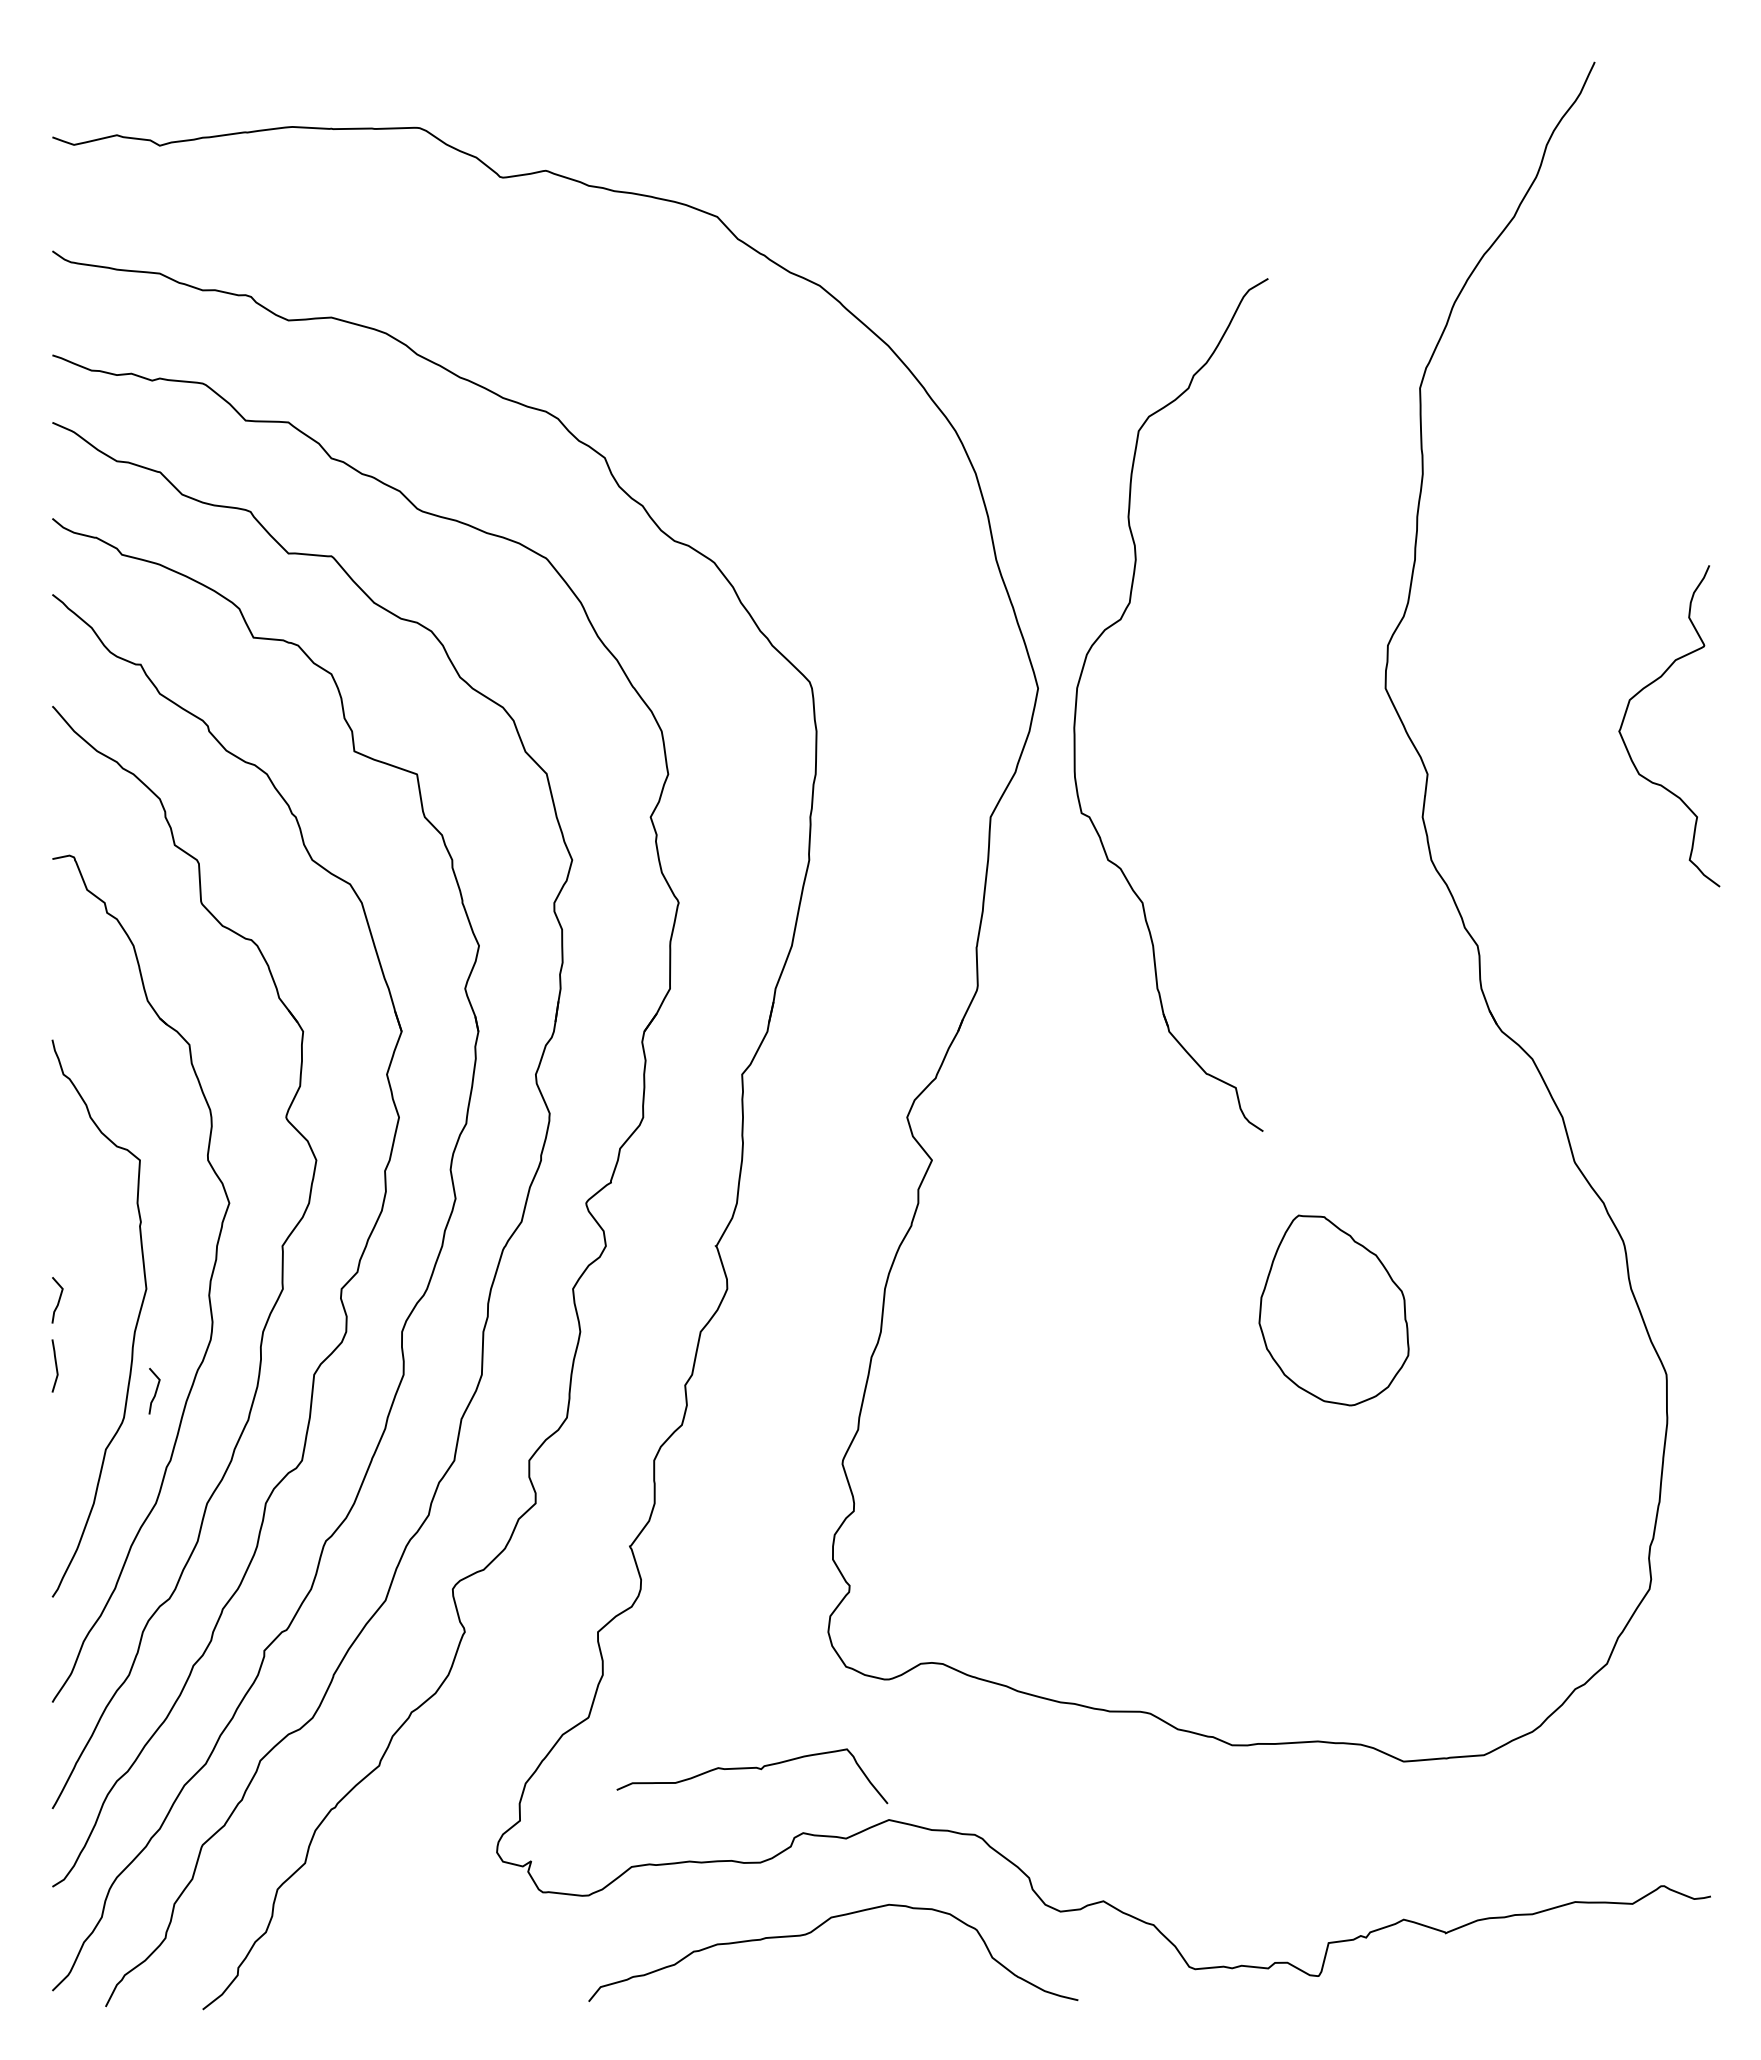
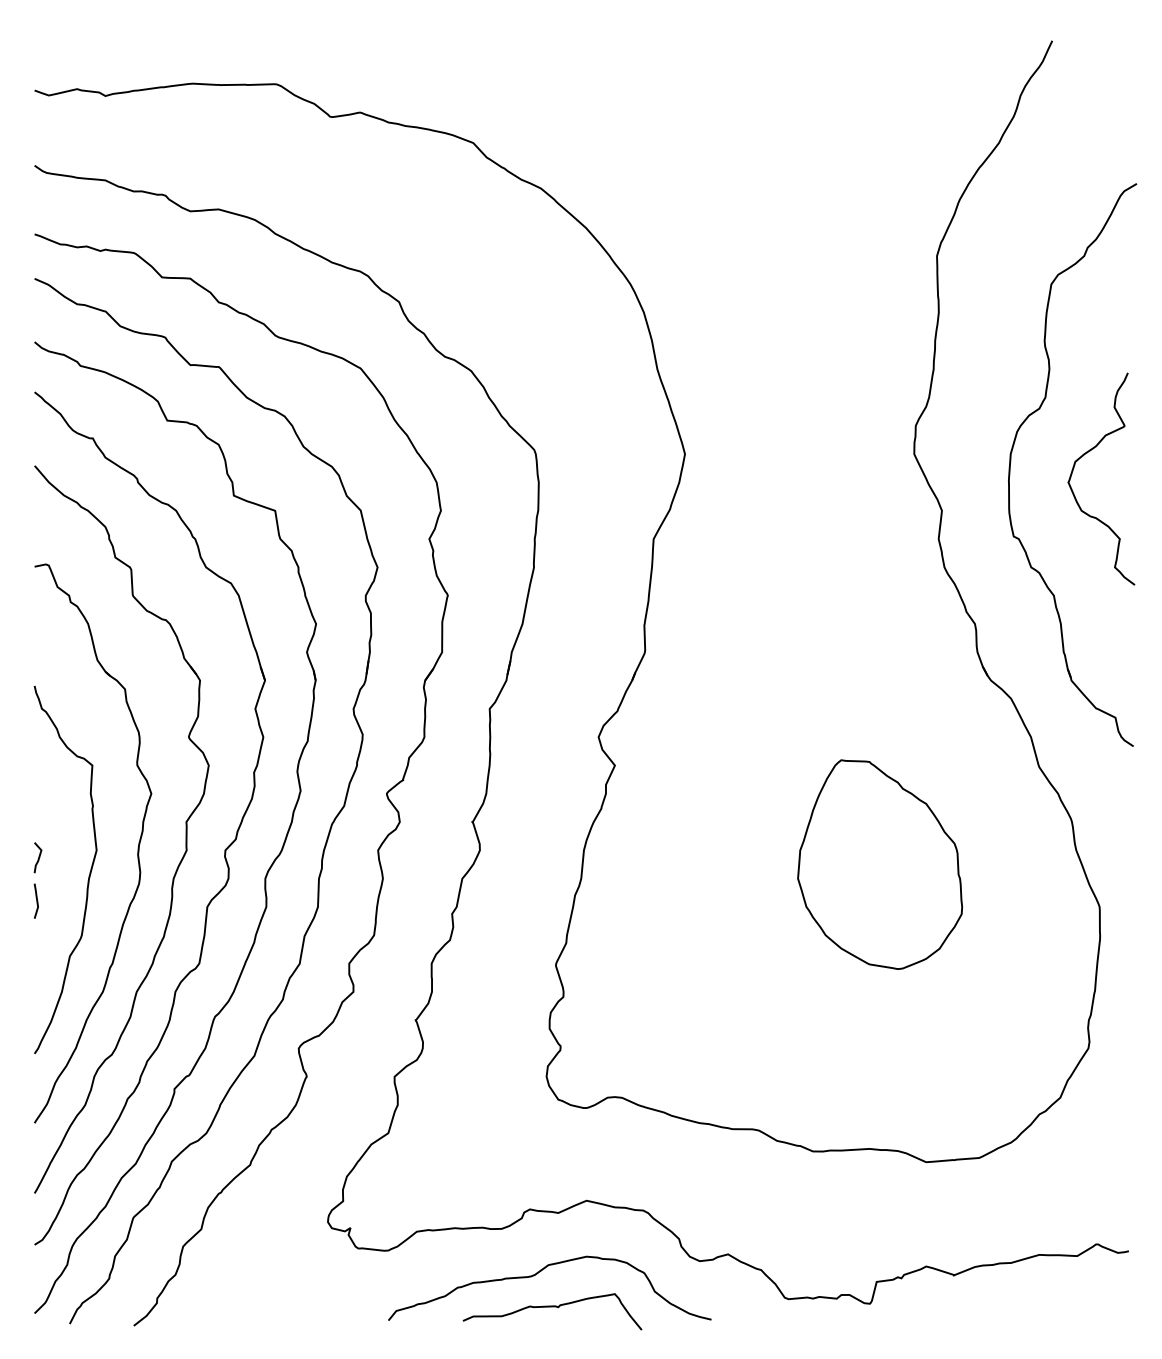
part: (1082, 675) -> (1014, 445), moved
part: (1334, 1310) -> (880, 864), size x1.67
line: (155, 1390) -> (102, 917), removed
curve: (752, 1769) -> (552, 1307), moved

